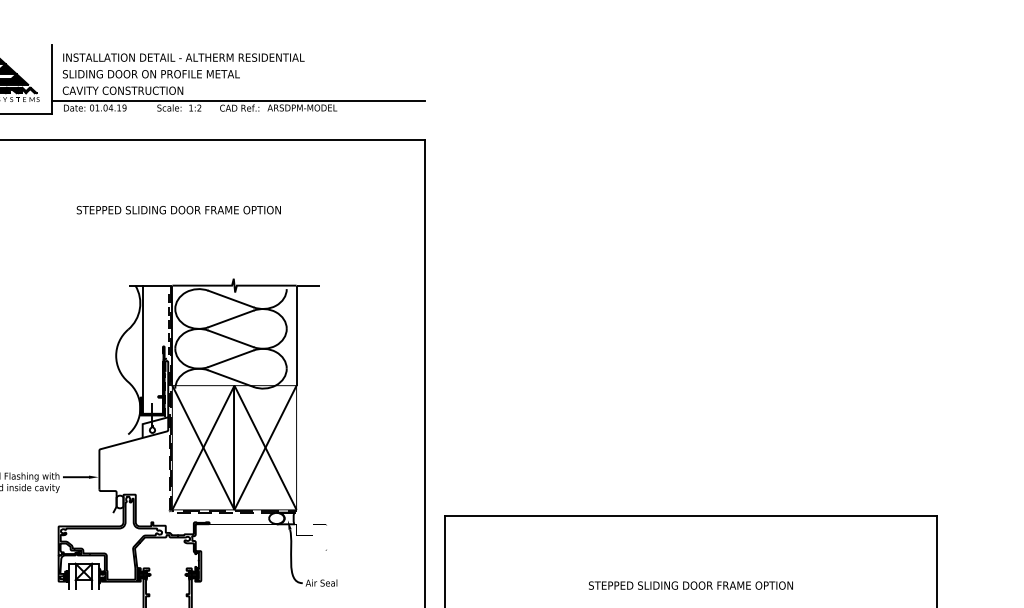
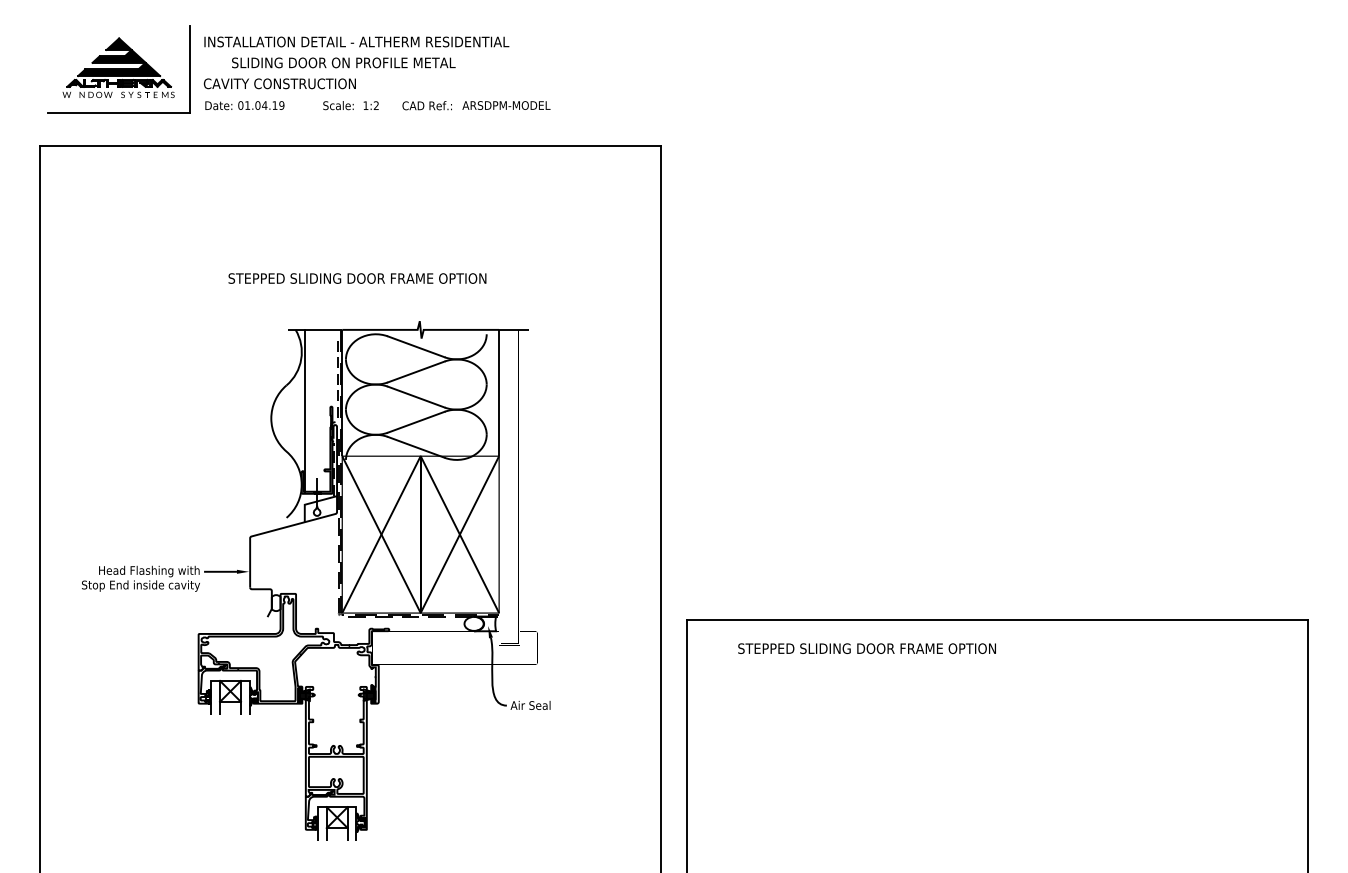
text: (151, 73) -> (343, 62), moved
line: (238, 100) -> (425, 96), removed
text: (178, 210) -> (357, 278), moved
text: (690, 585) -> (866, 648), moved

